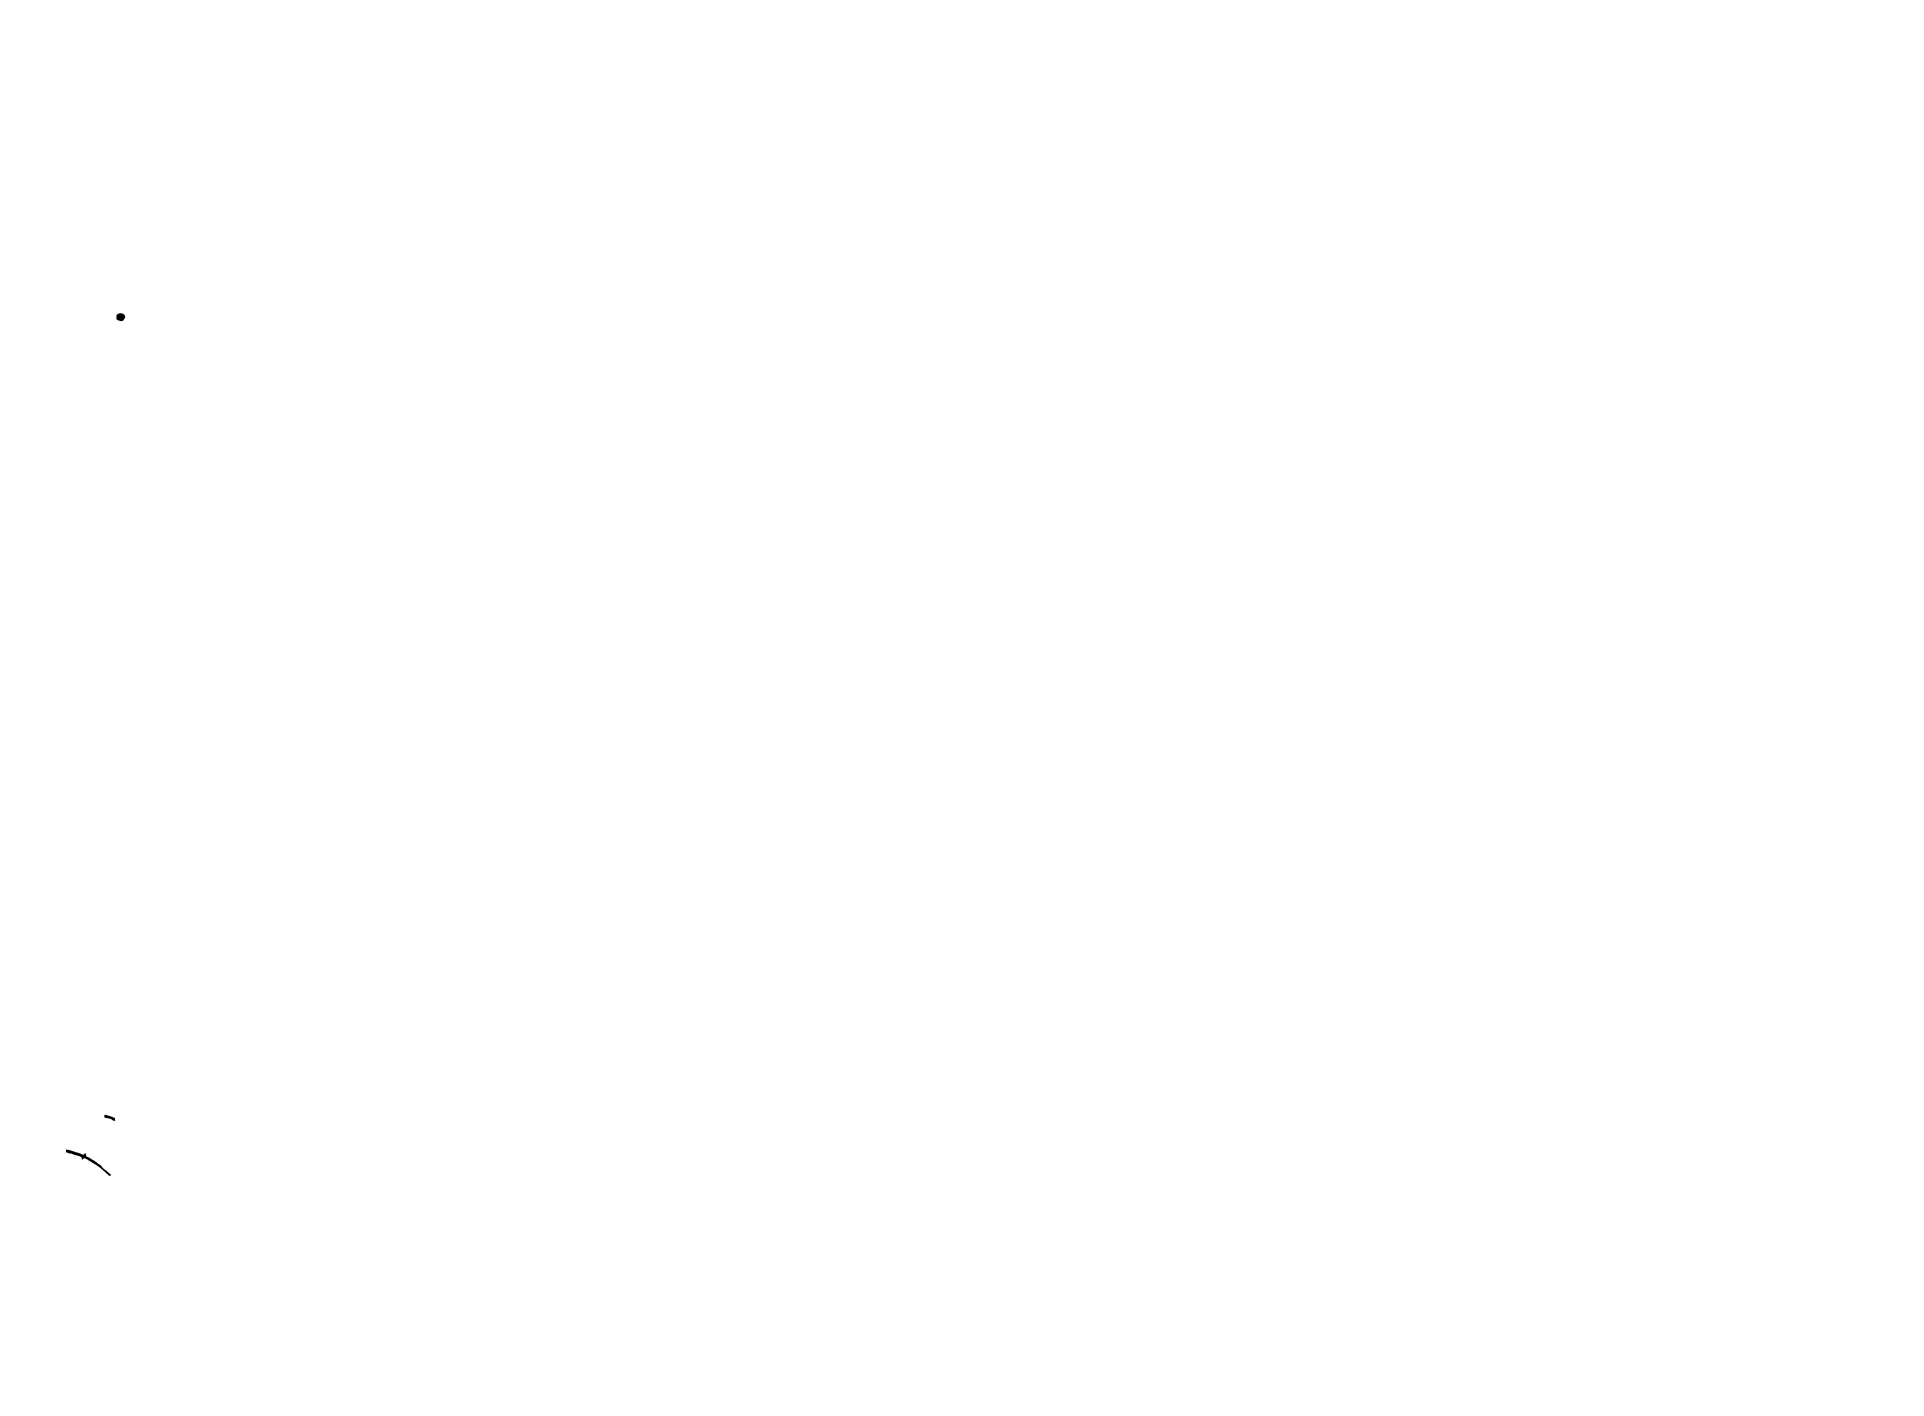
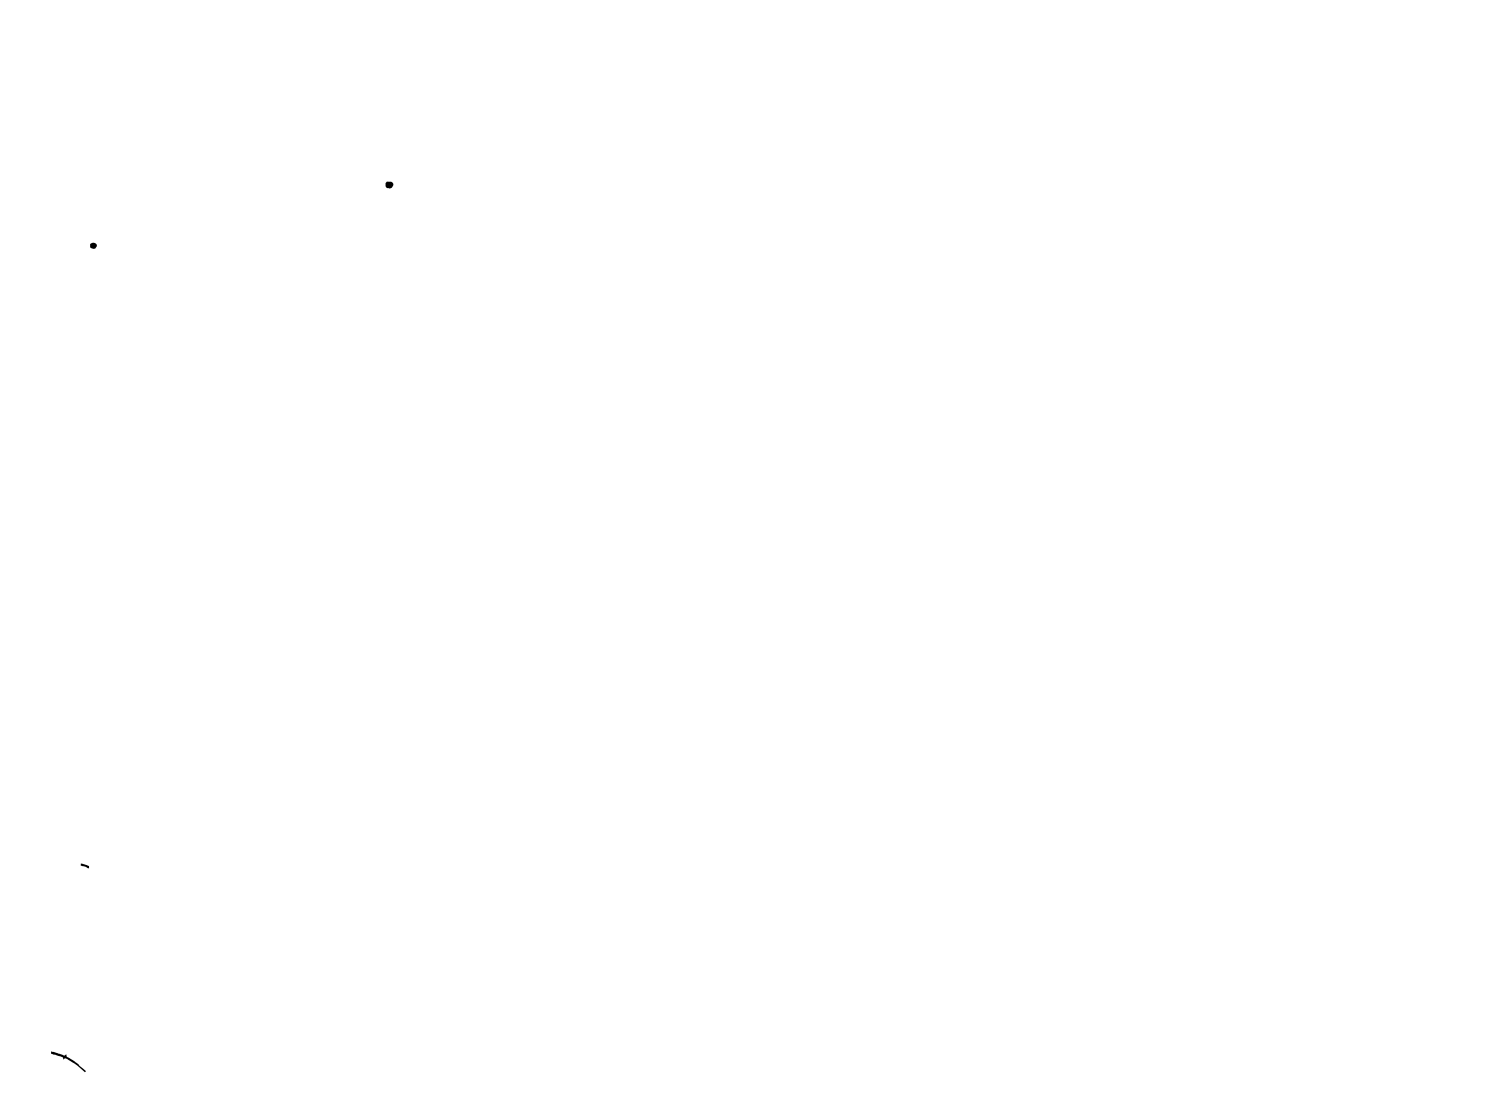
fill: (502, 238) -> (389, 184), added
part: (88, 1162) -> (68, 1061), moved

